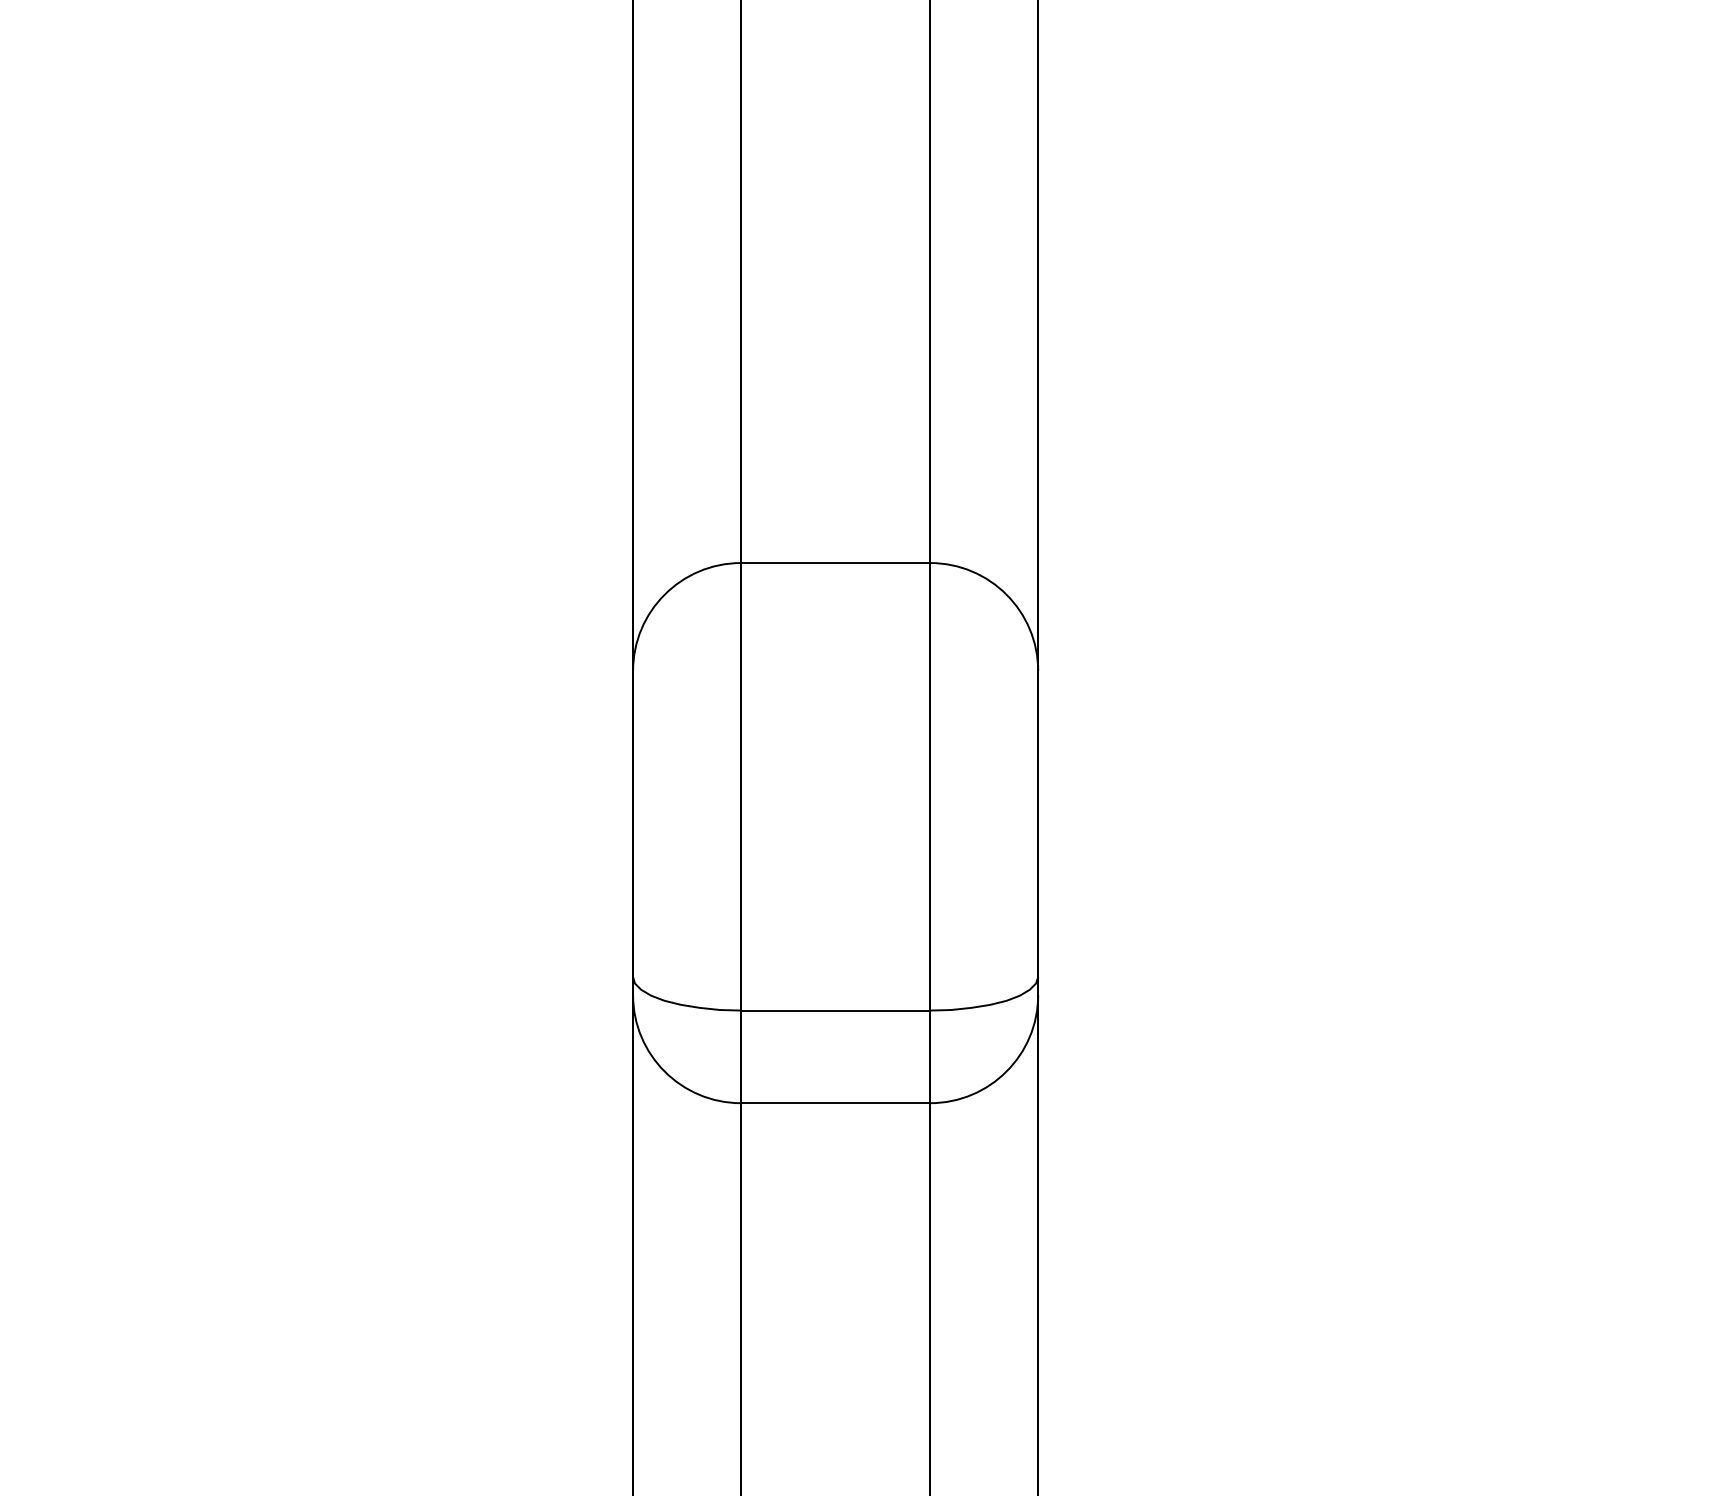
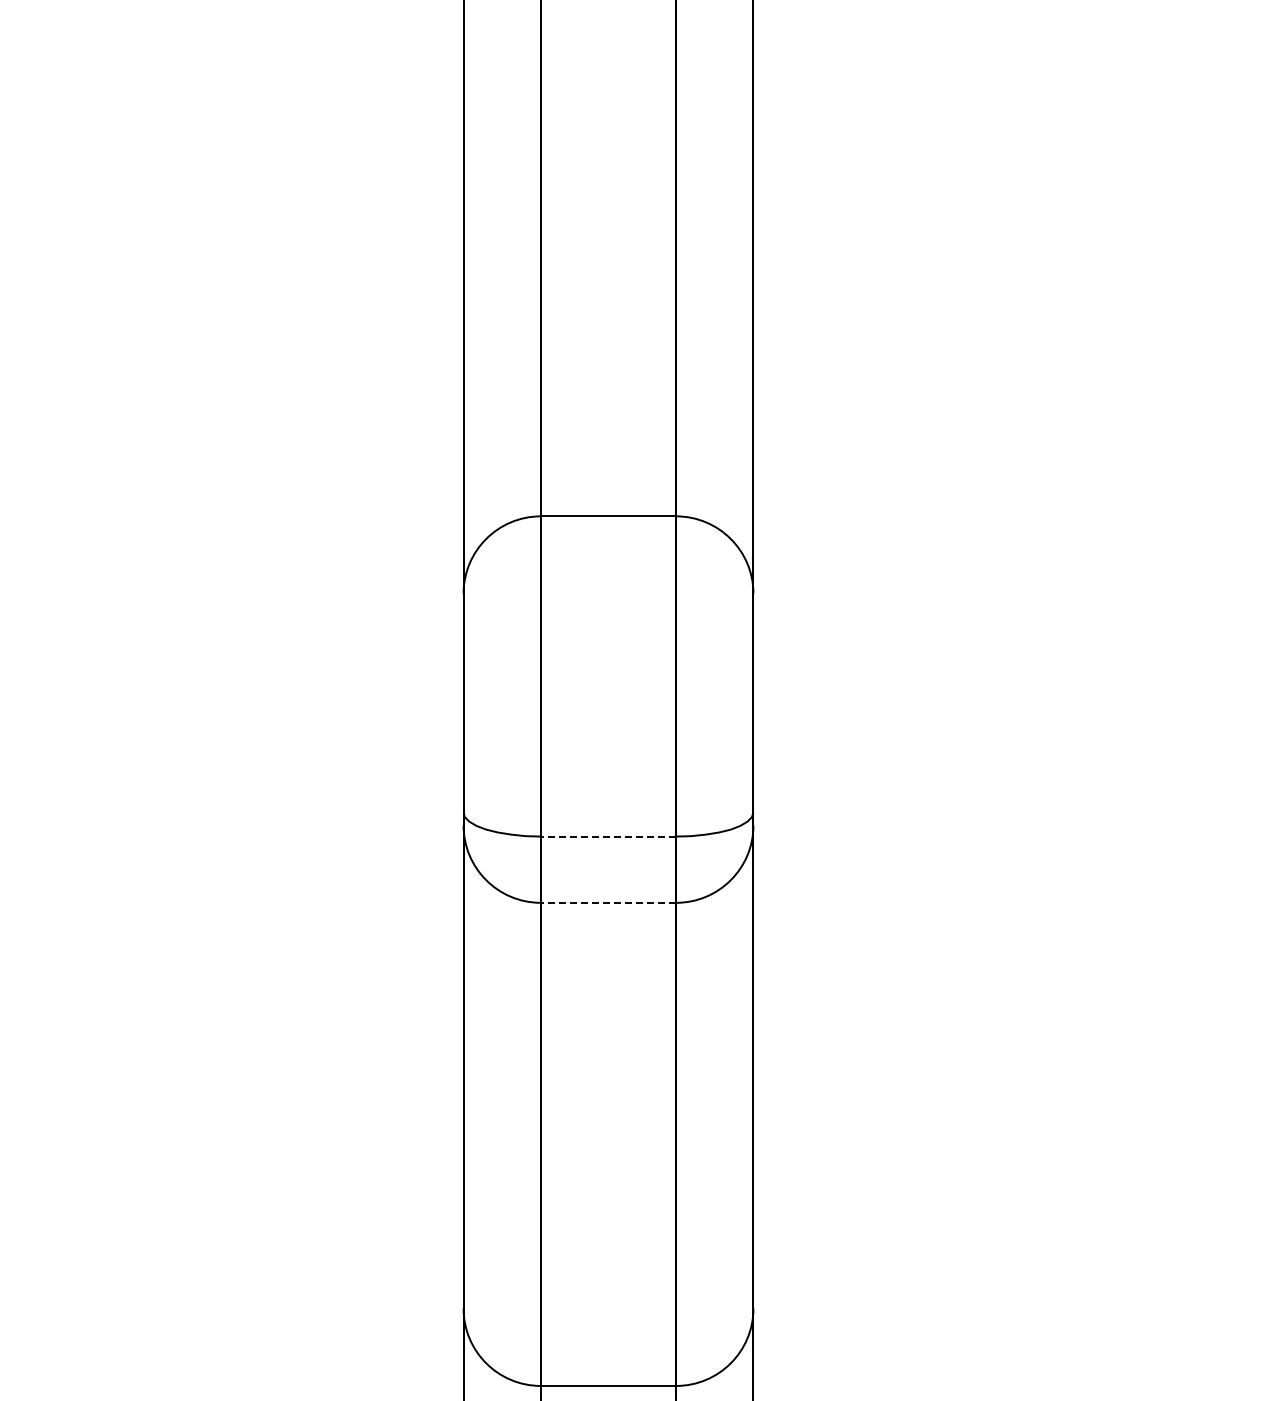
line: (835, 1010) -> (608, 836), solid -> dashed
line: (835, 1102) -> (608, 902), solid -> dashed

